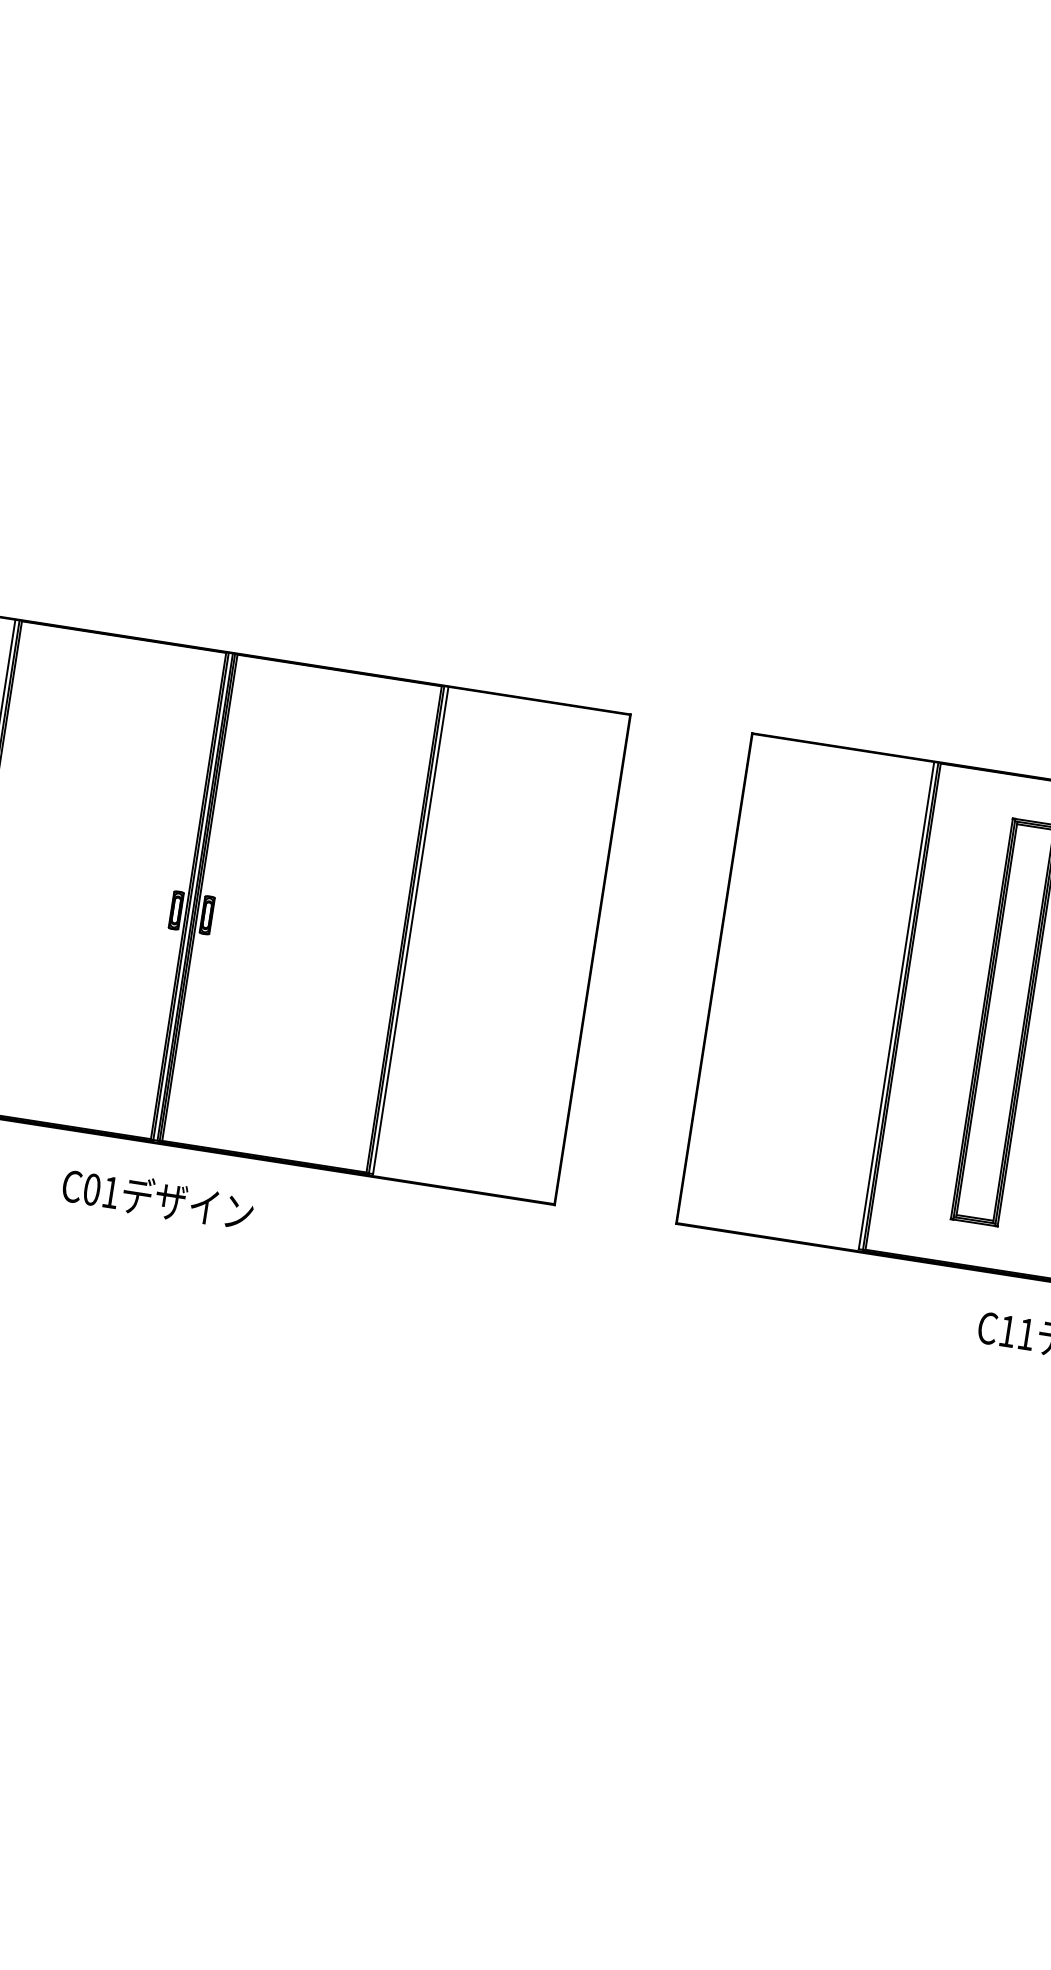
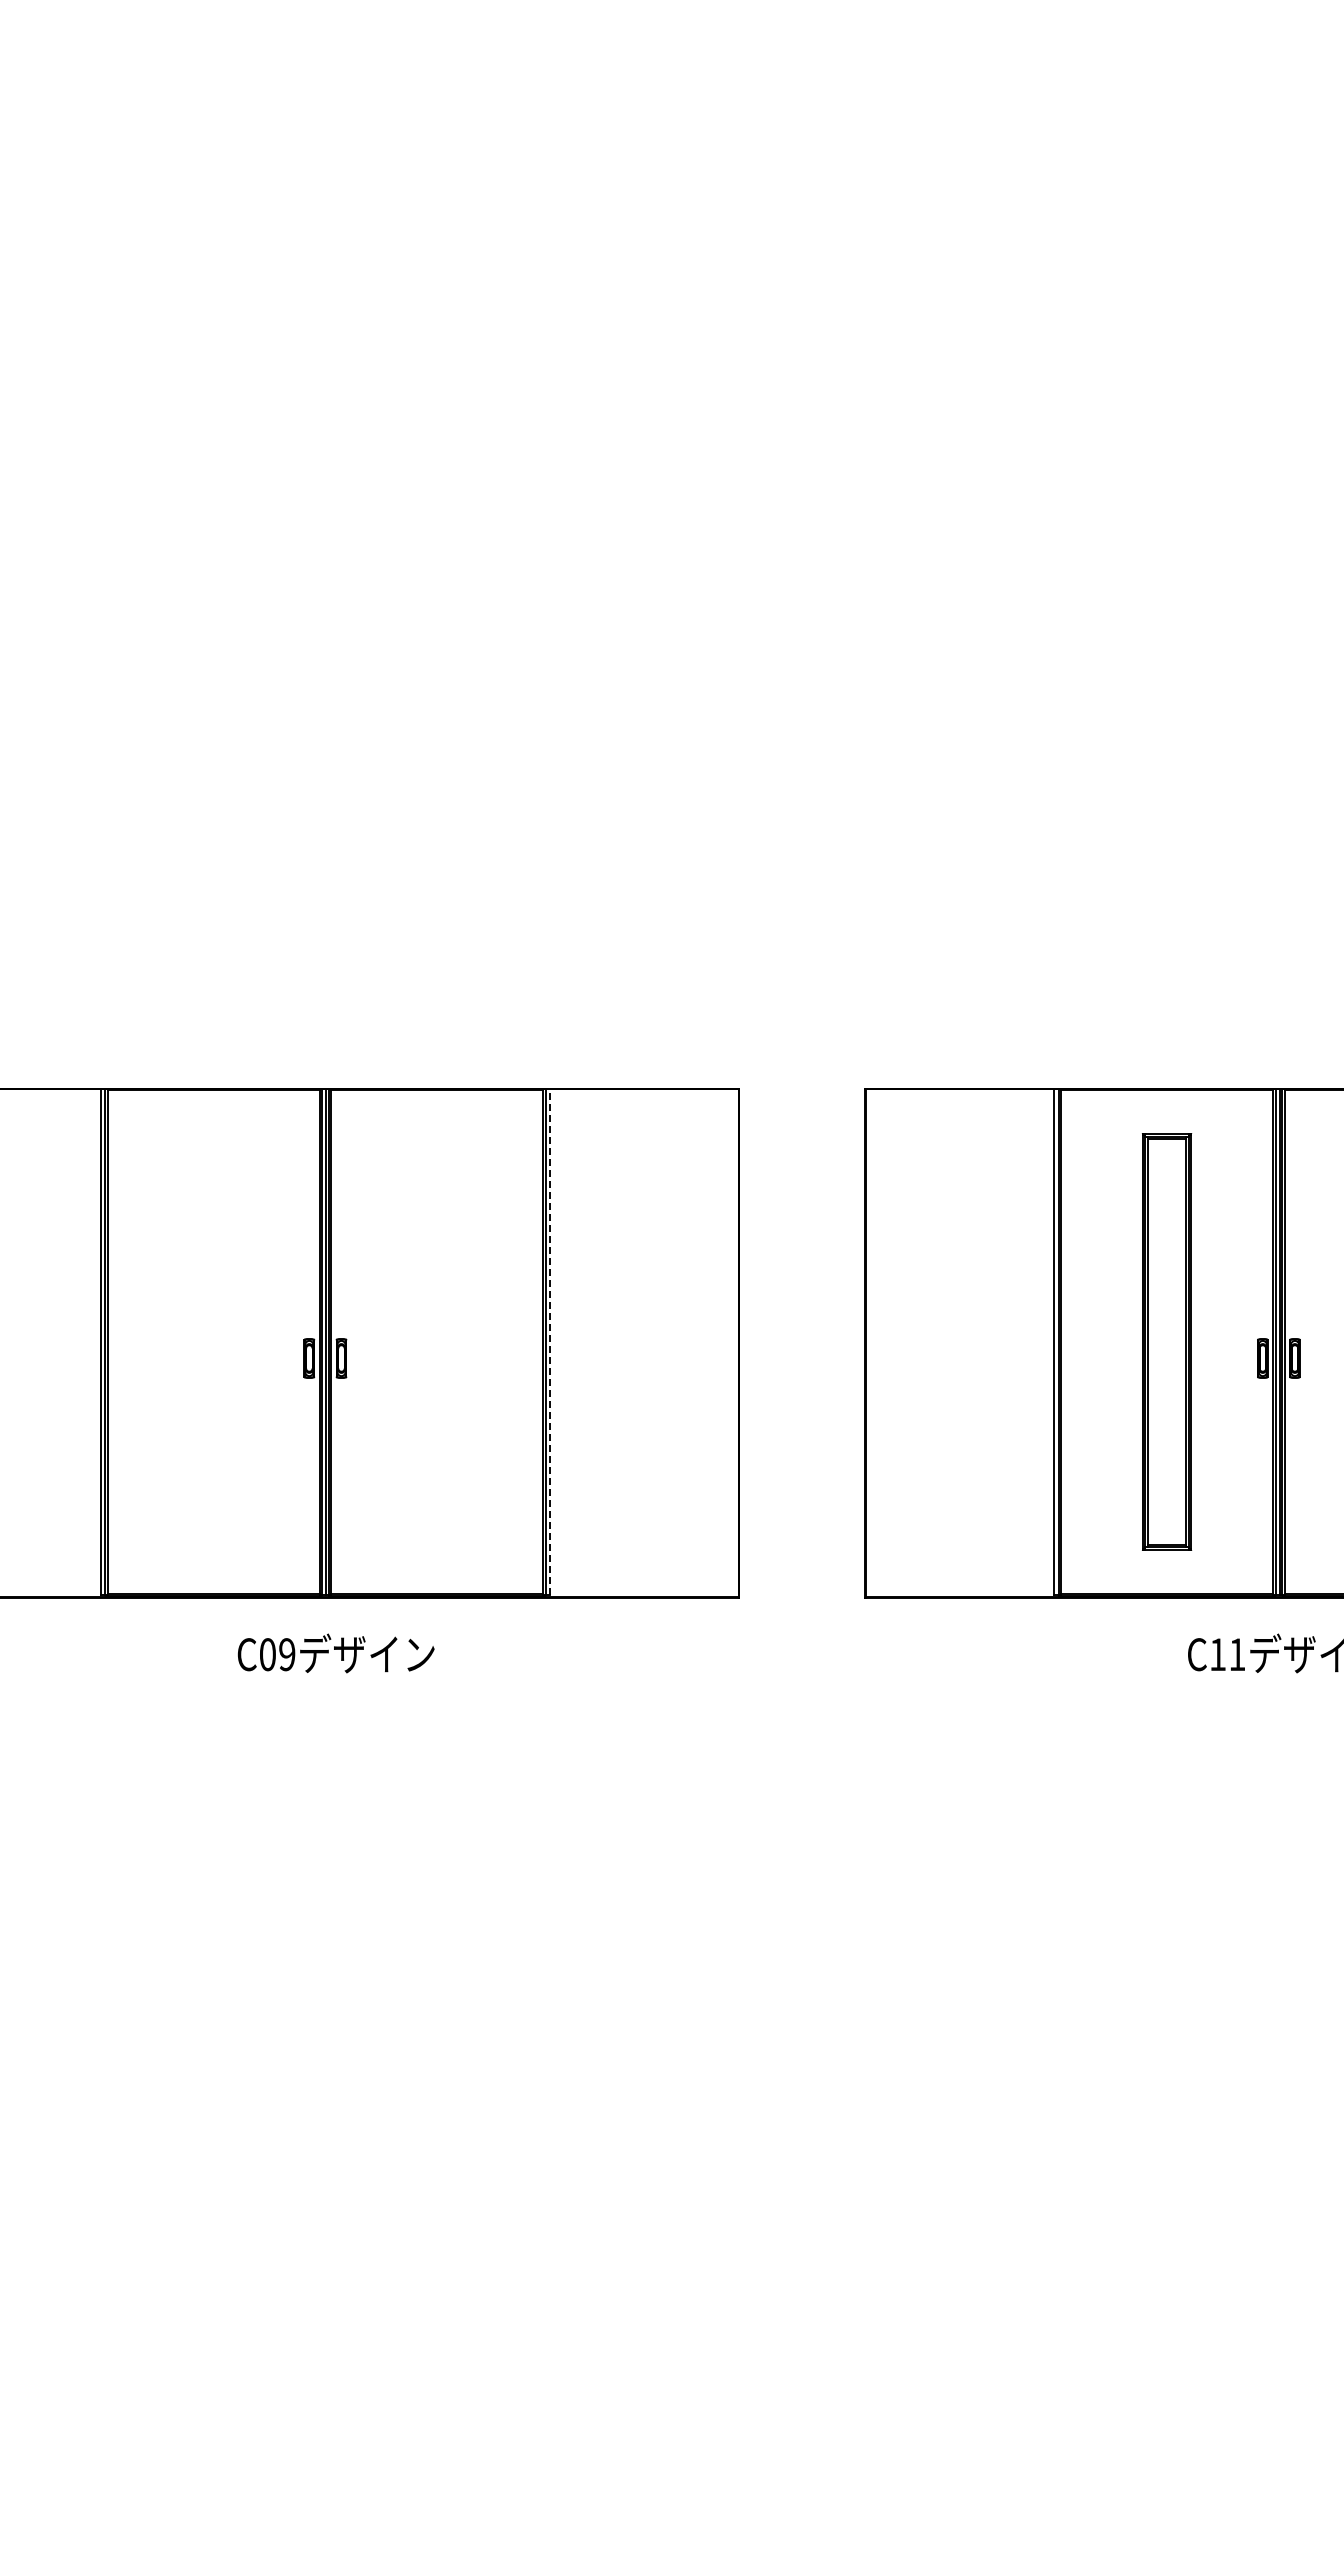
line: (411, 930) -> (550, 1341), solid -> dashed
text: (111, 1192) -> (287, 1654), C01 -> C09

